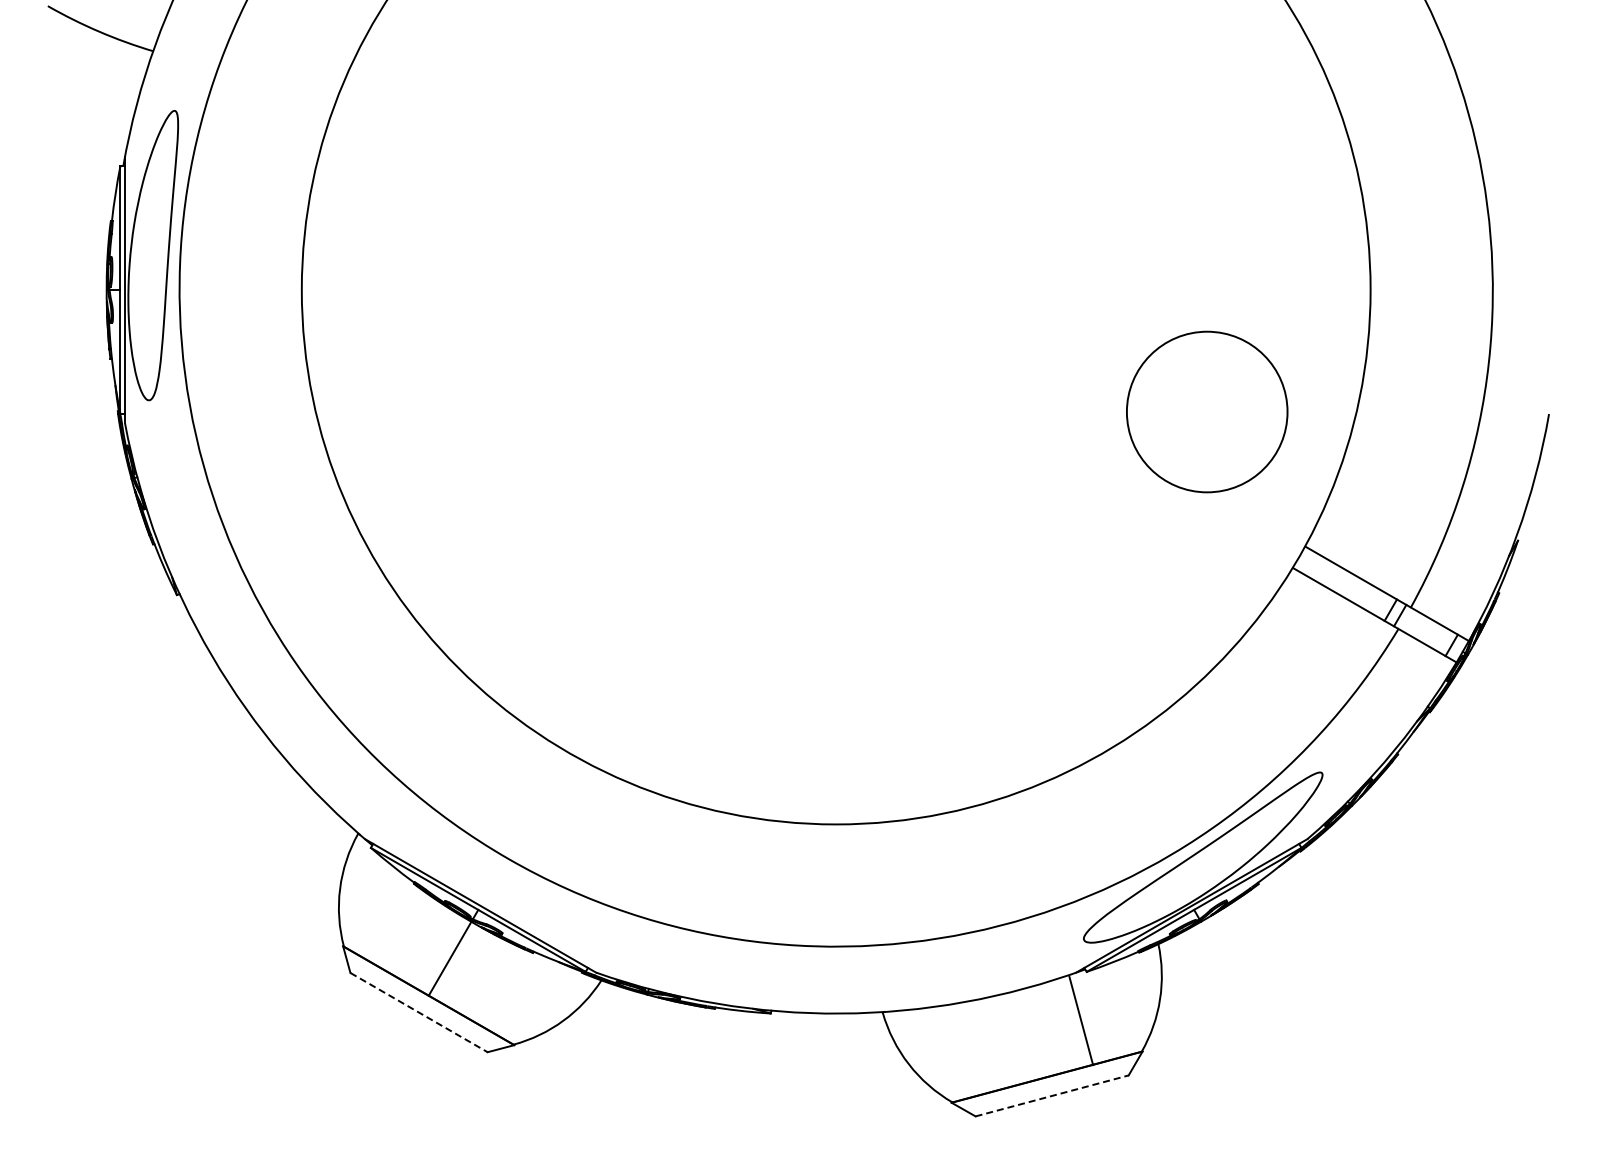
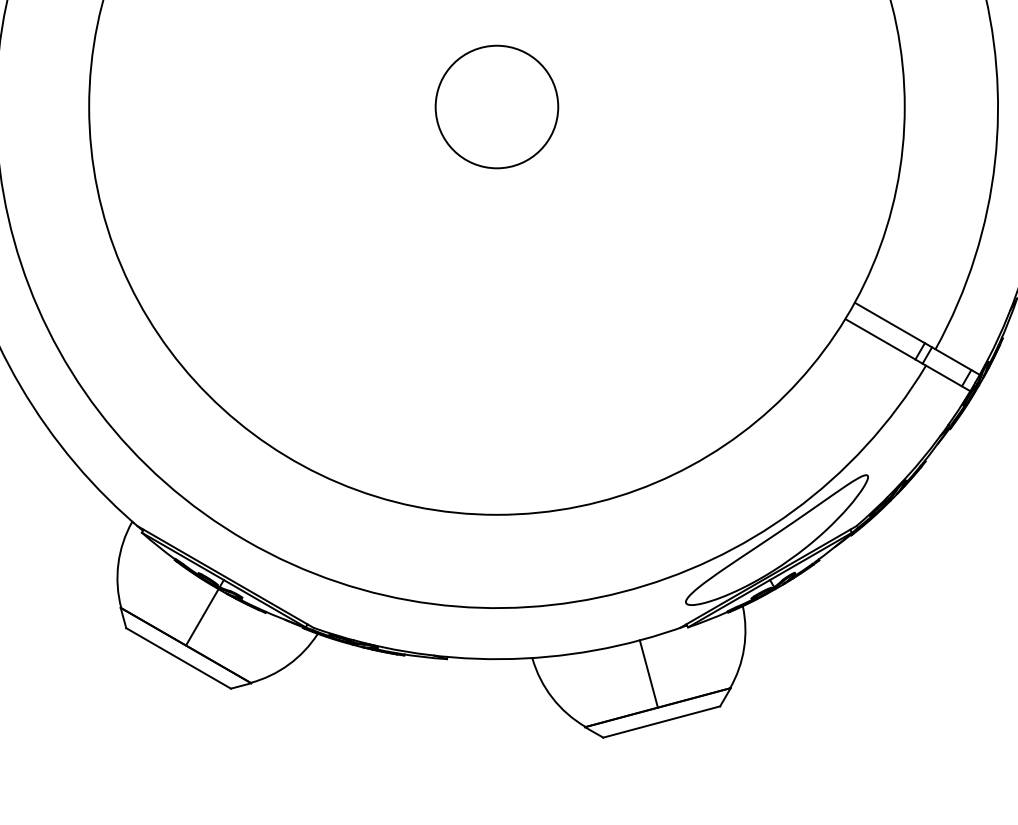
circle: (1207, 411) -> (497, 106), moved
line: (419, 1012) -> (178, 658), dashed -> solid
line: (1081, 1020) -> (649, 673), moved
line: (1052, 1095) -> (662, 721), dashed -> solid

